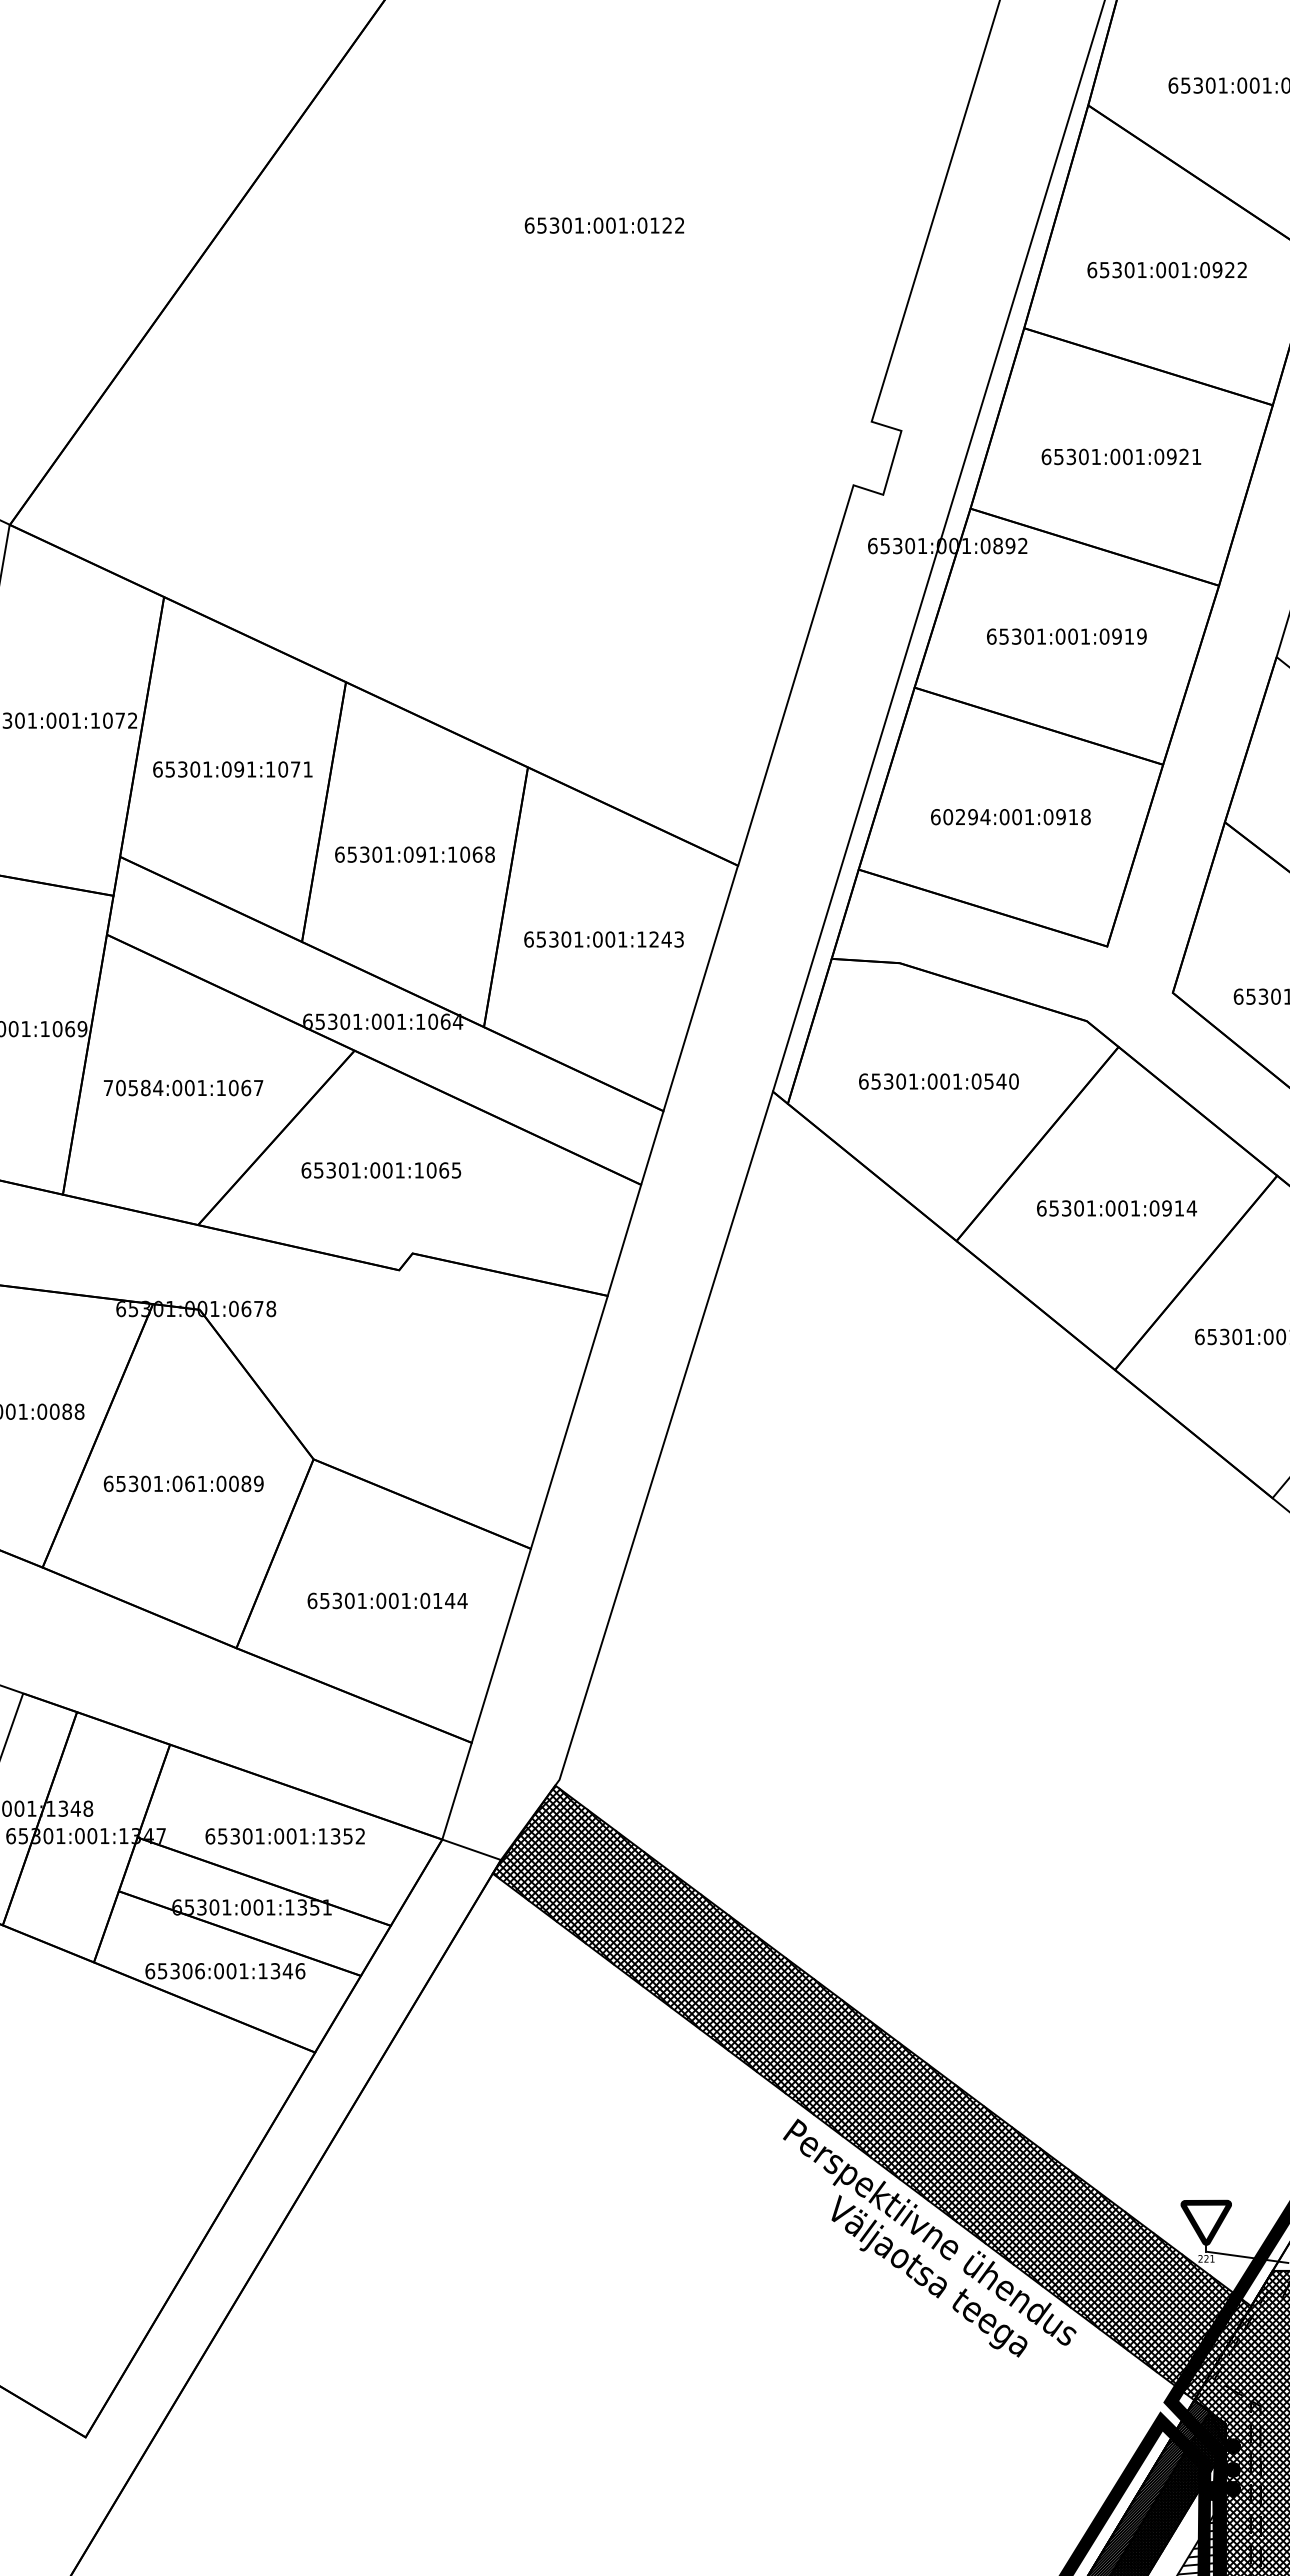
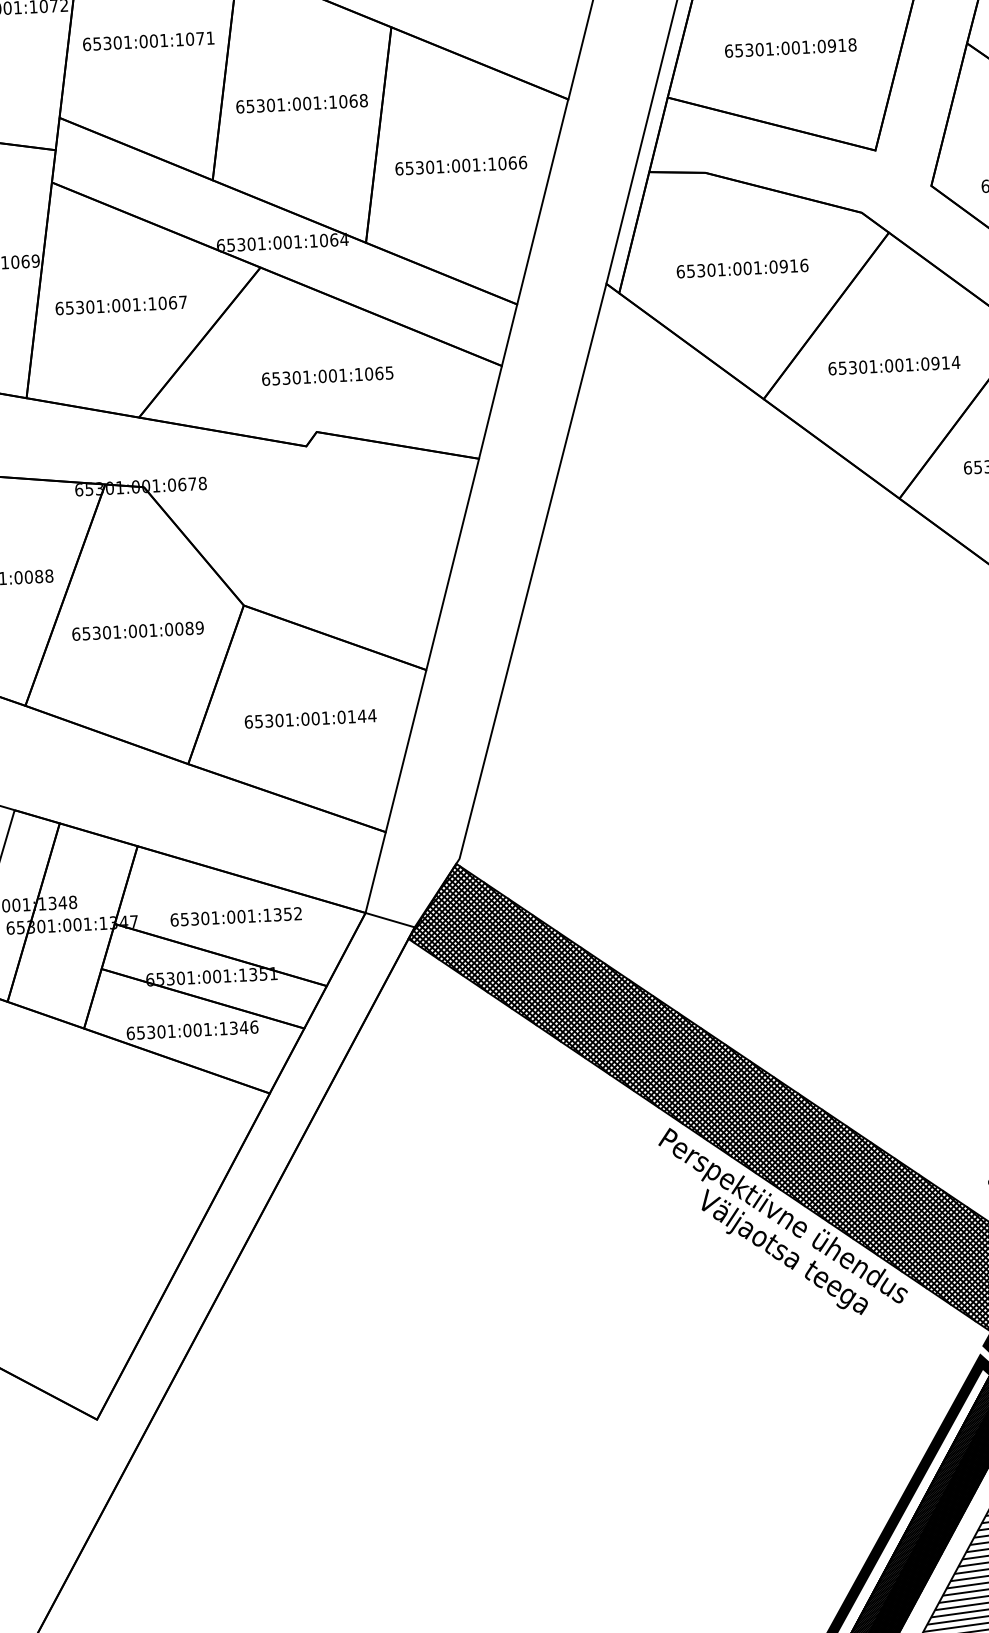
text: (238, 769) -> (153, 41), 65301:091:1071 -> 65301:001:1071
text: (966, 817) -> (754, 50), 60294:001:0918 -> 65301:001:0918
text: (420, 854) -> (306, 103), 65301:091:1068 -> 65301:001:1068
text: (666, 939) -> (512, 163), 65301:001:1243 -> 65301:001:1066
text: (1001, 1081) -> (794, 265), 65301:001:0540 -> 65301:001:0916
text: (133, 1087) -> (80, 307), 70584:001:1067 -> 65301:001:1067
text: (381, 1170) -> (327, 376), moved
text: (189, 1483) -> (142, 630), 65301:061:0089 -> 65301:001:0089
text: (199, 1971) -> (171, 1031), 65306:001:1346 -> 65301:001:1346

